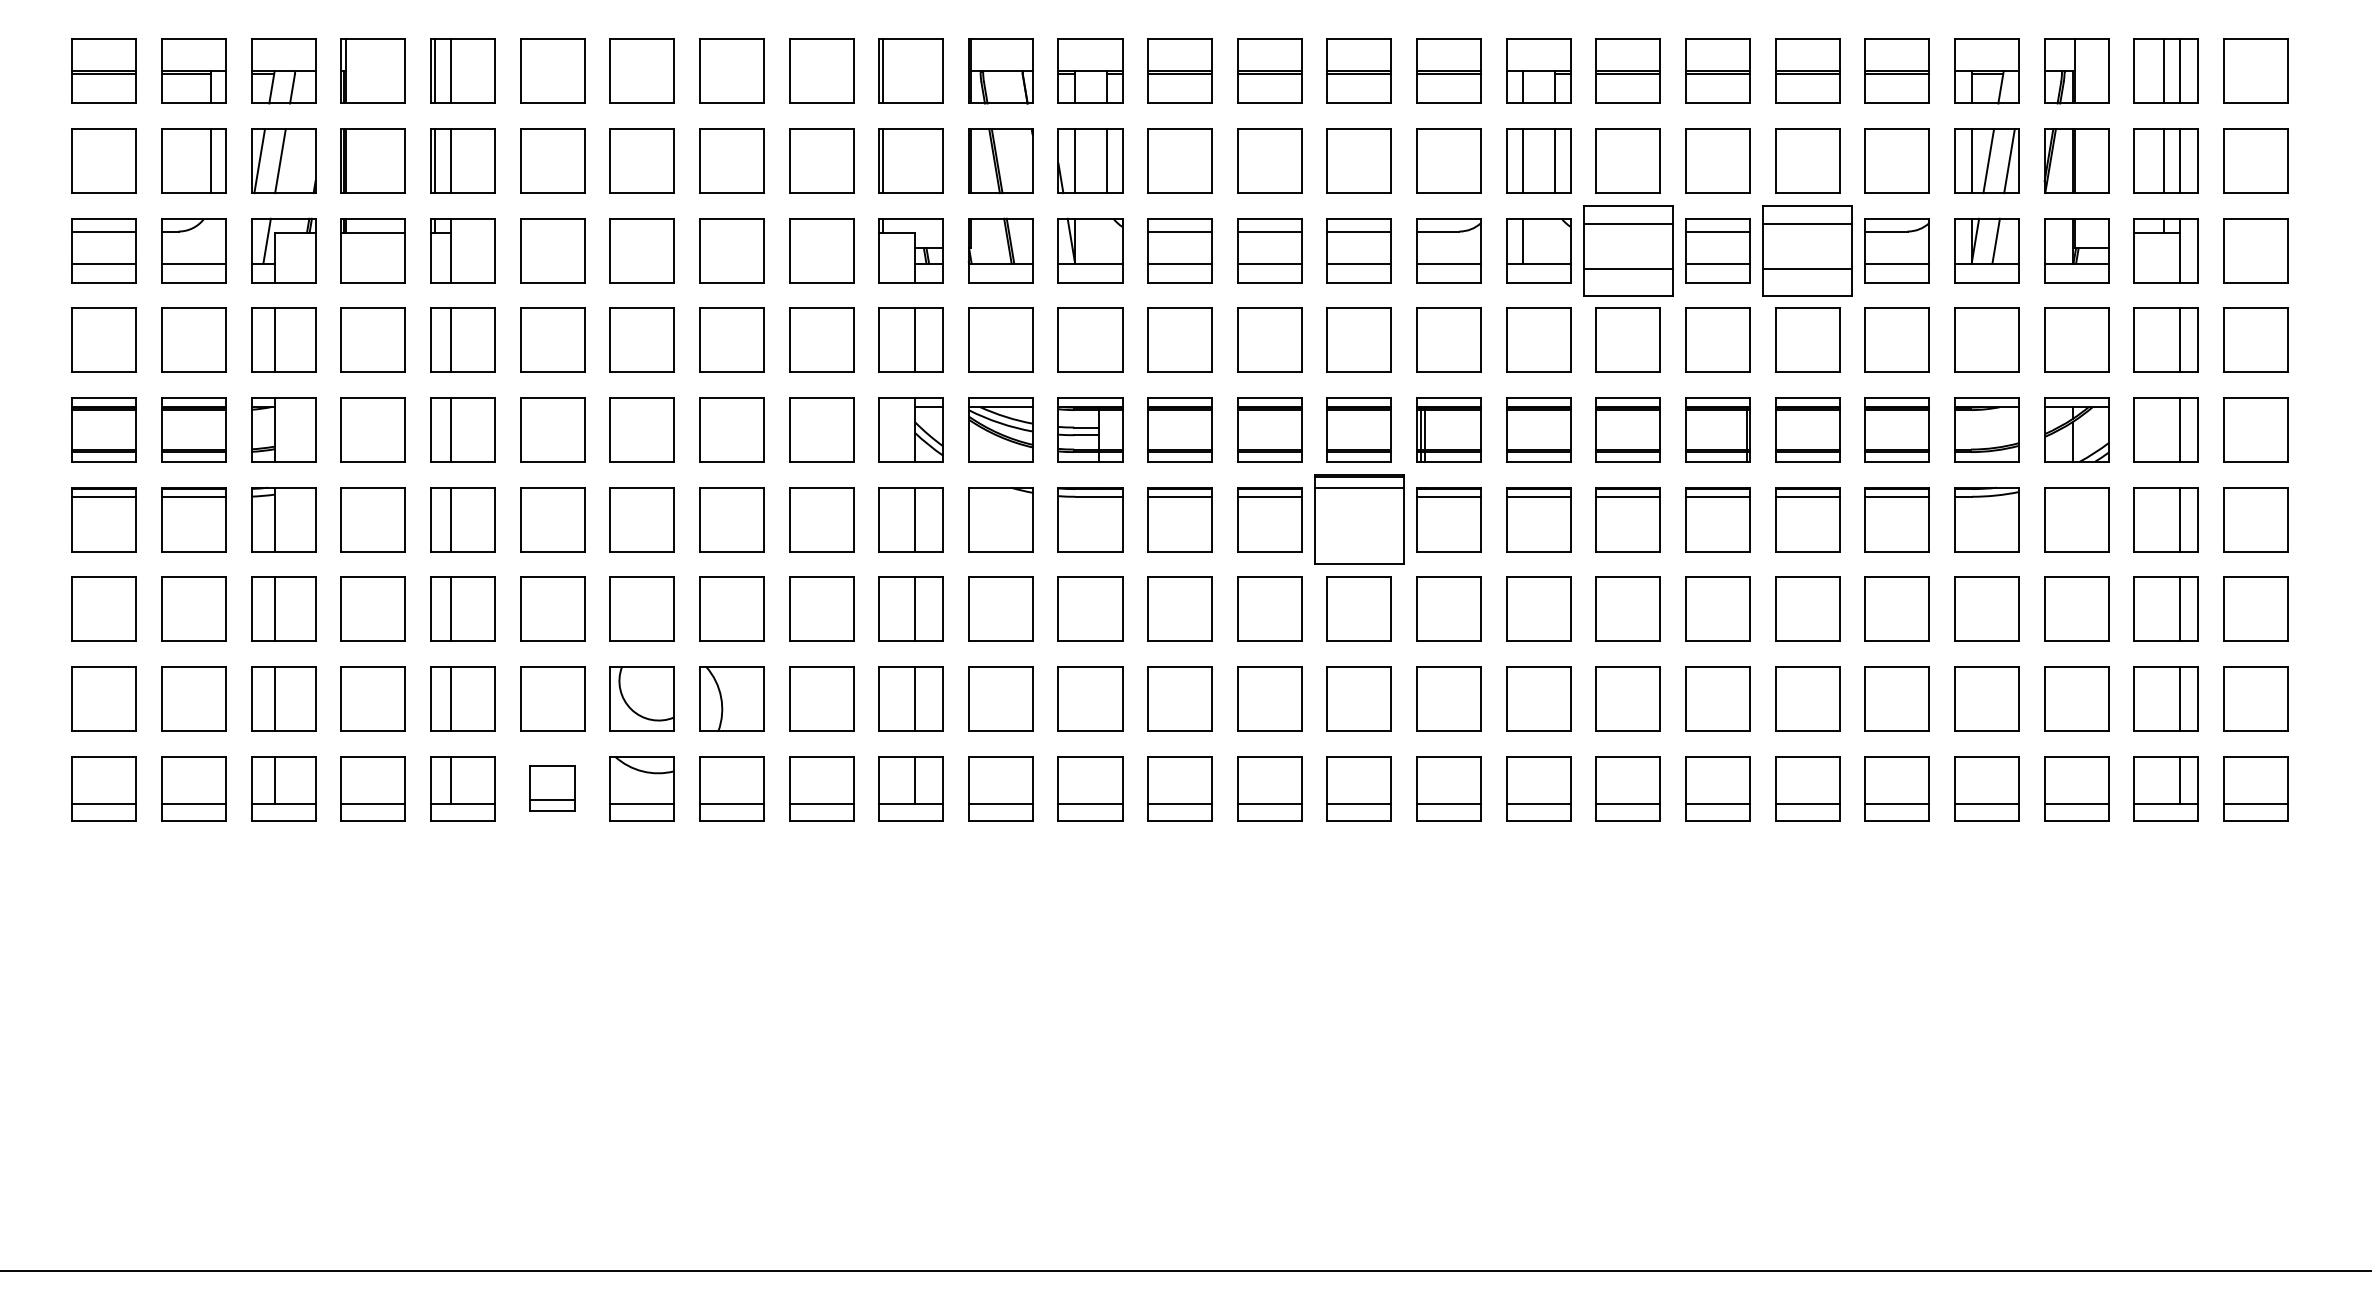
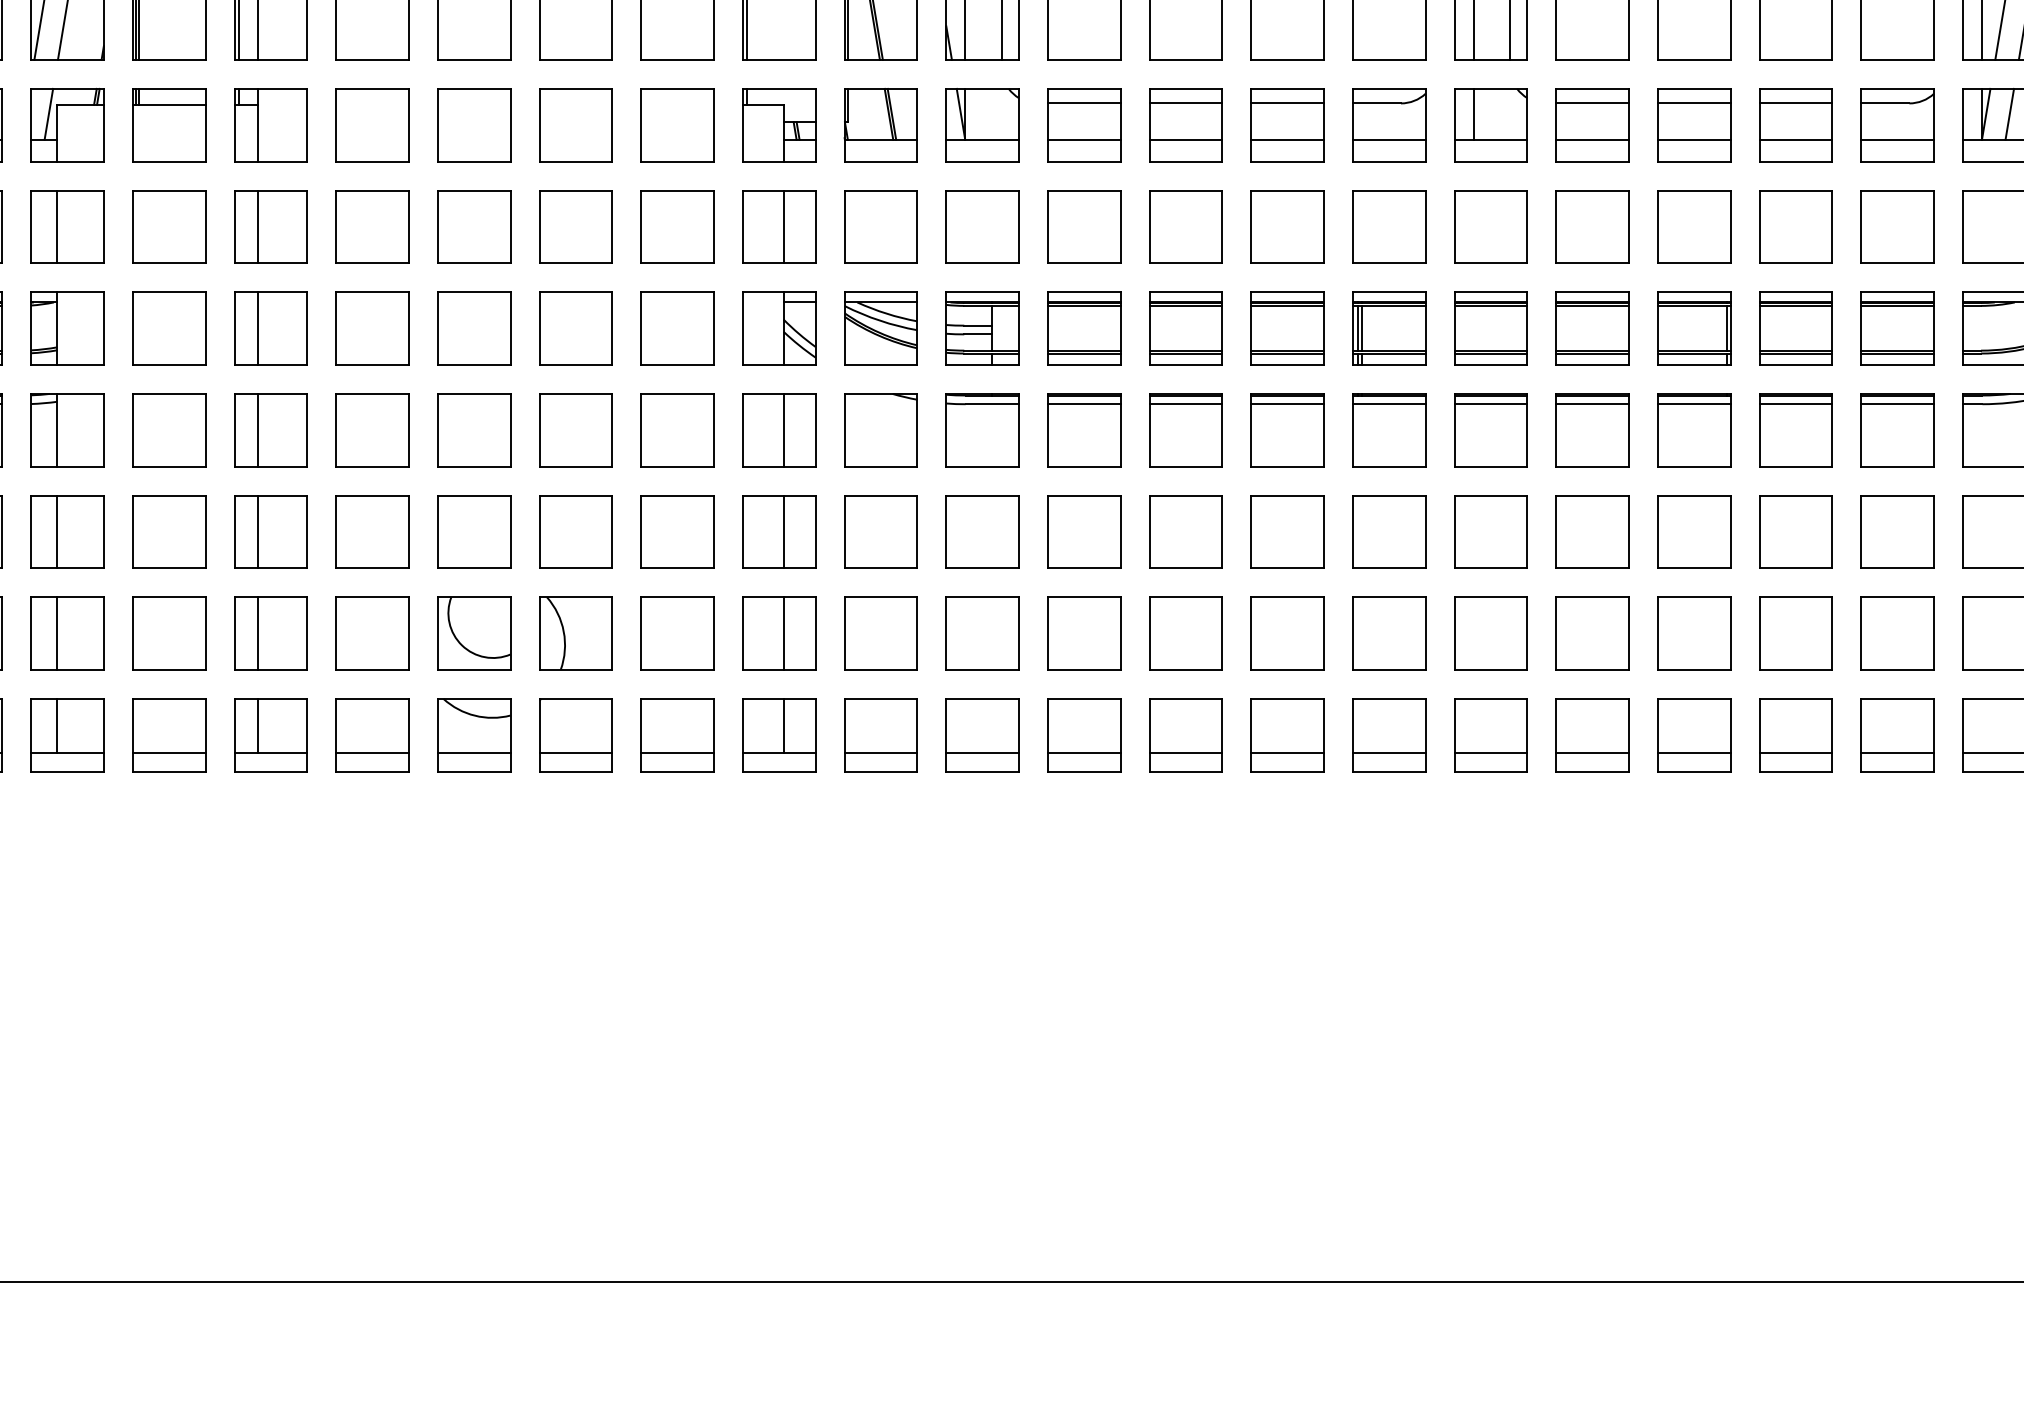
part: (1627, 250) -> (1591, 124), size x0.71
part: (1807, 250) -> (1795, 124), size x0.71
part: (1358, 519) -> (1286, 429), size x0.71
part: (552, 788) -> (372, 735), size x1.43

